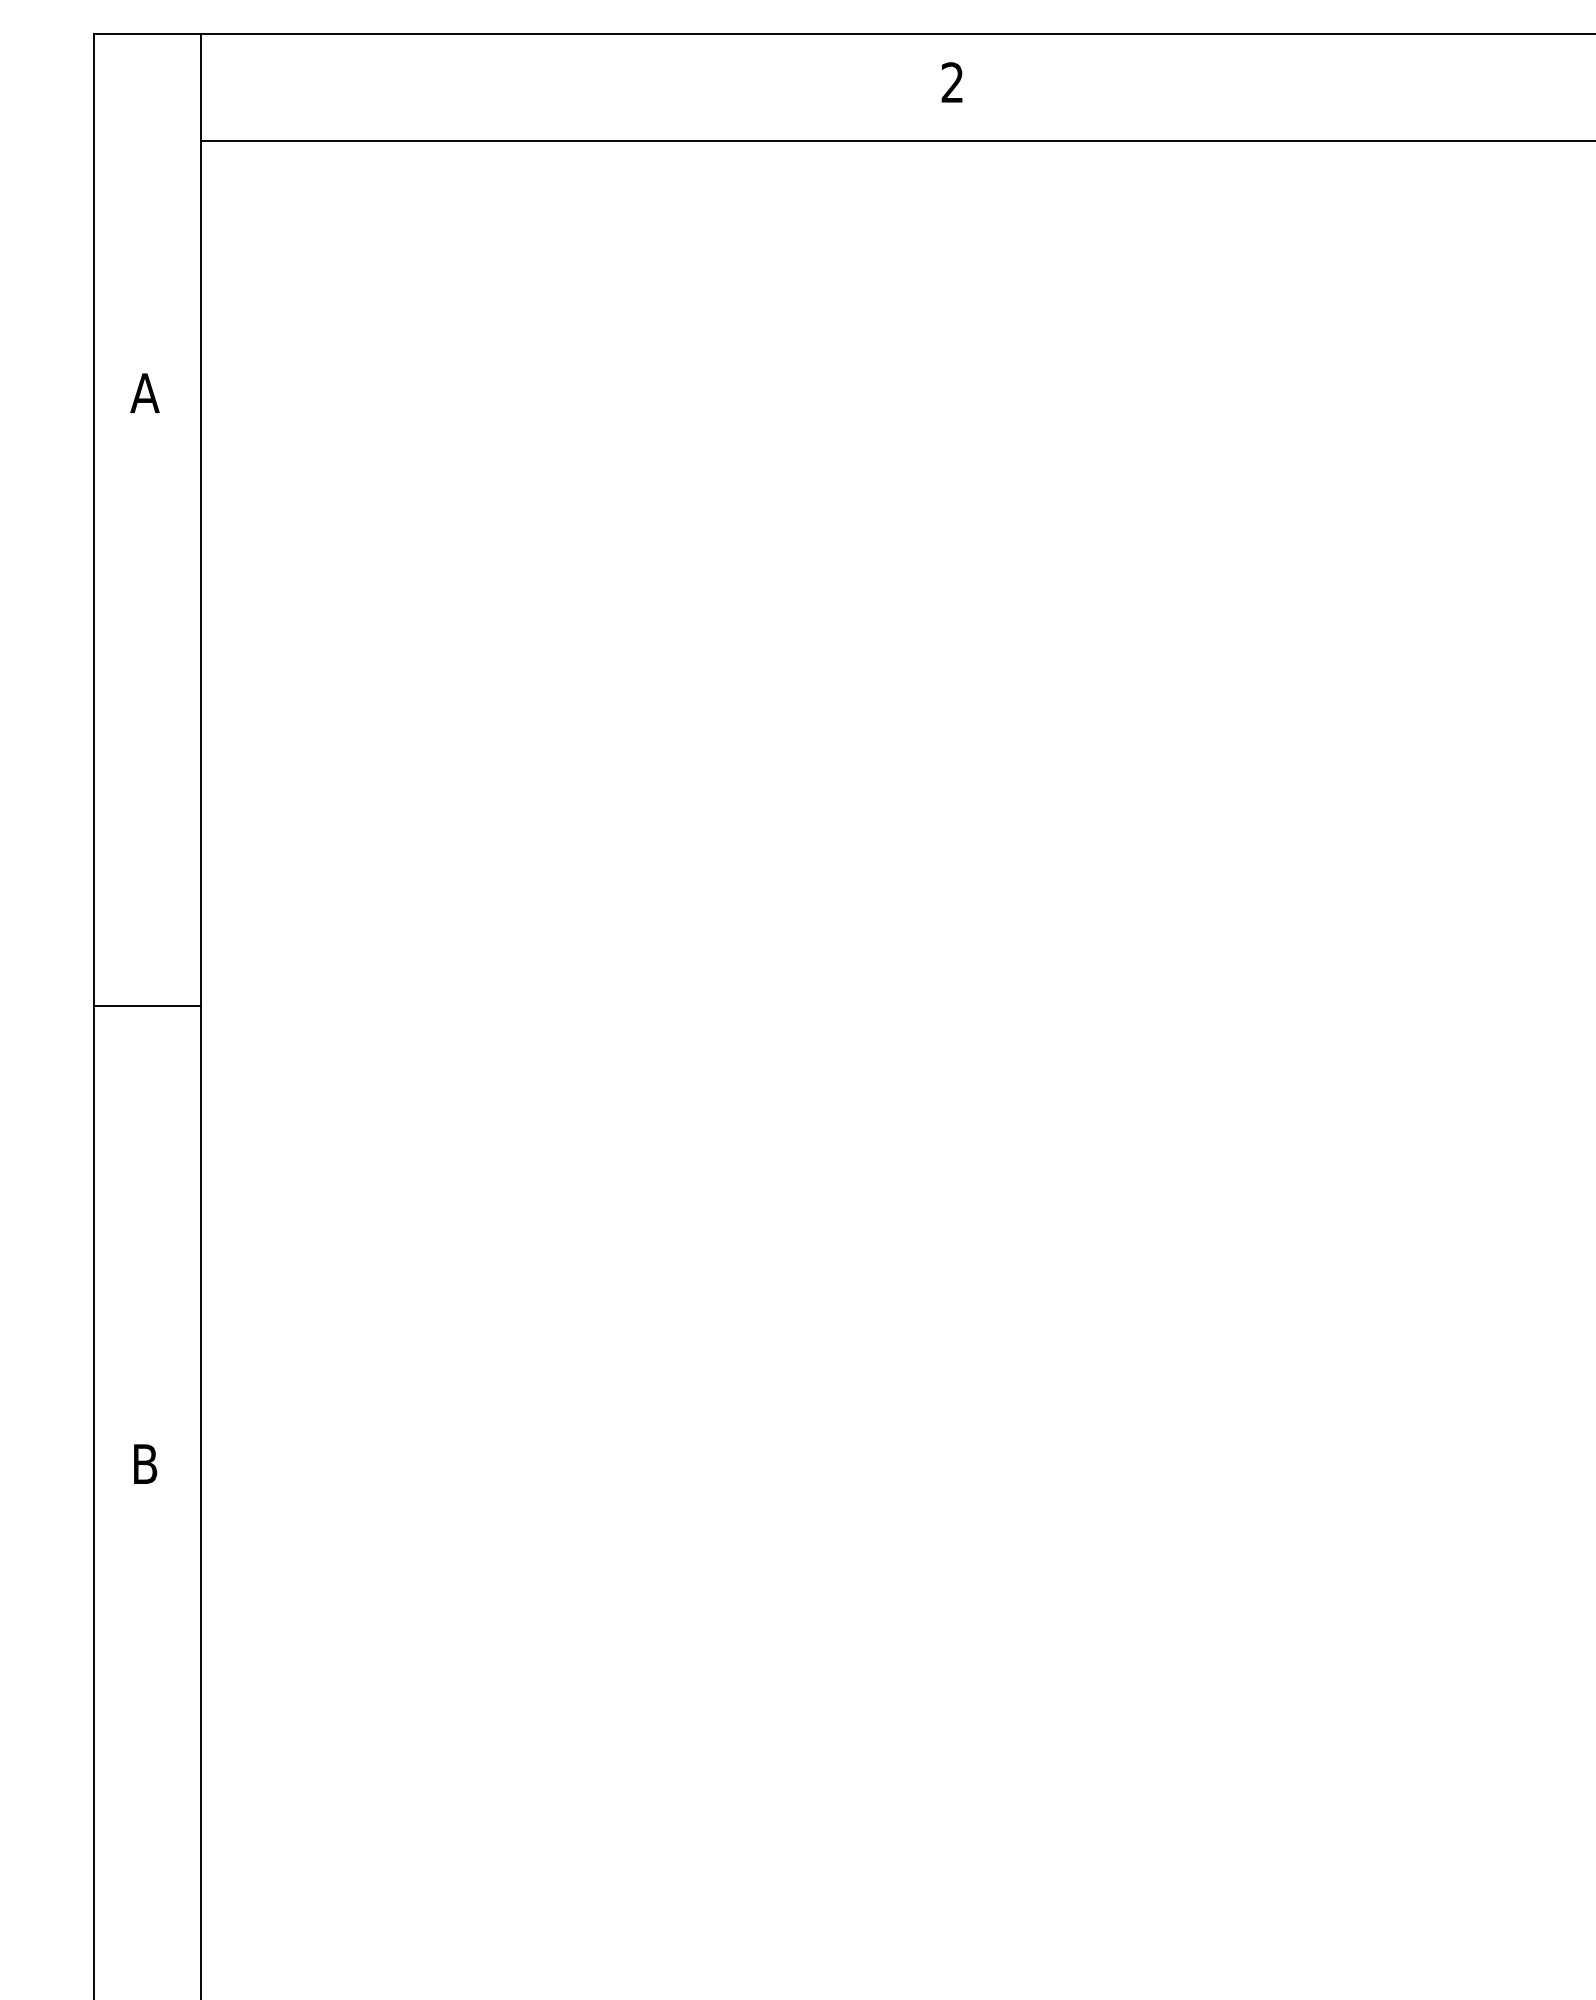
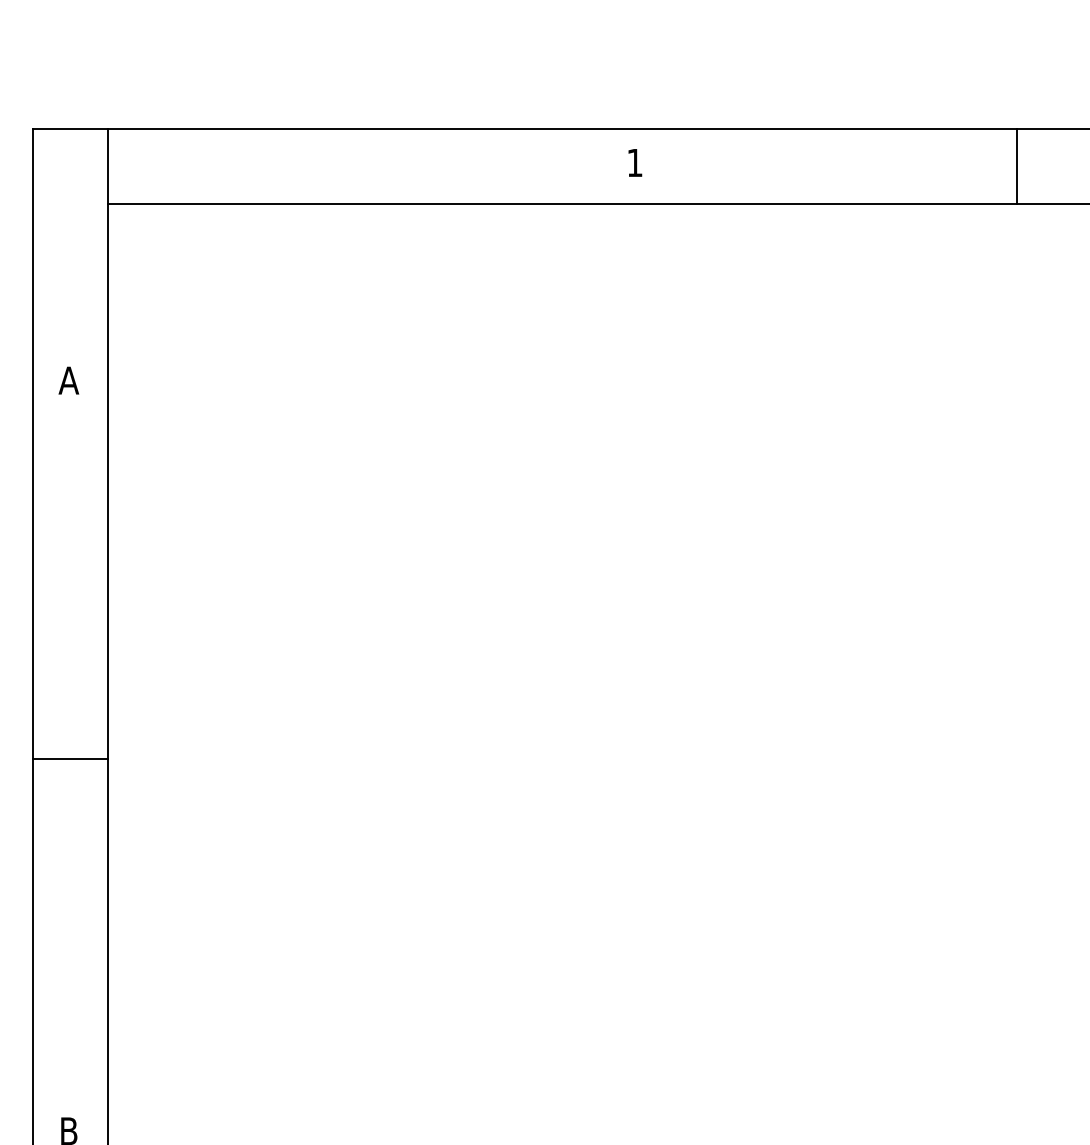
text: (951, 82) -> (634, 162), 2 -> 1
line: (1496, 86) -> (1016, 165), added
line: (147, 1006) -> (70, 759), moved

